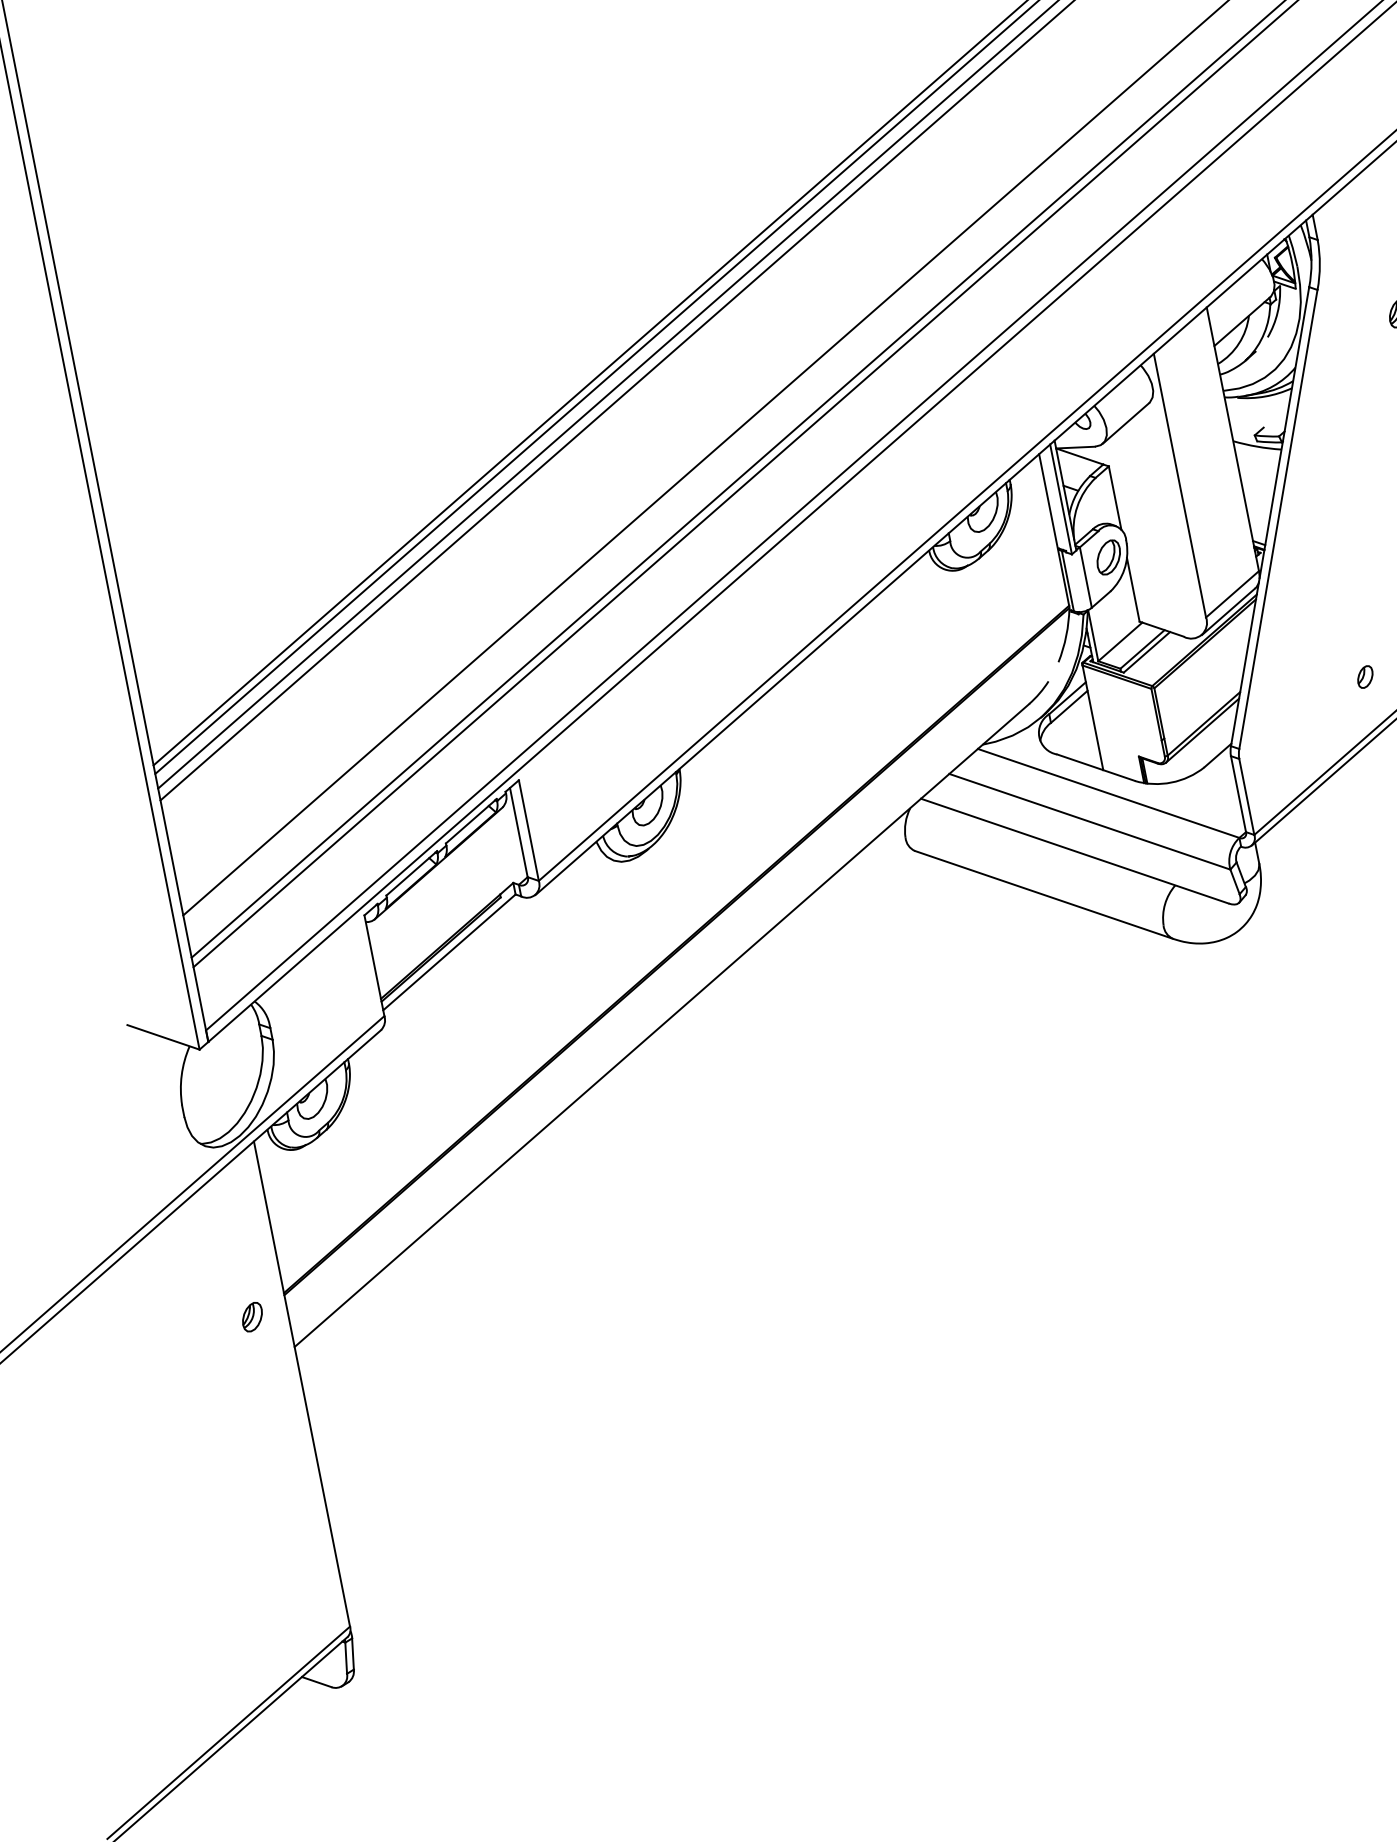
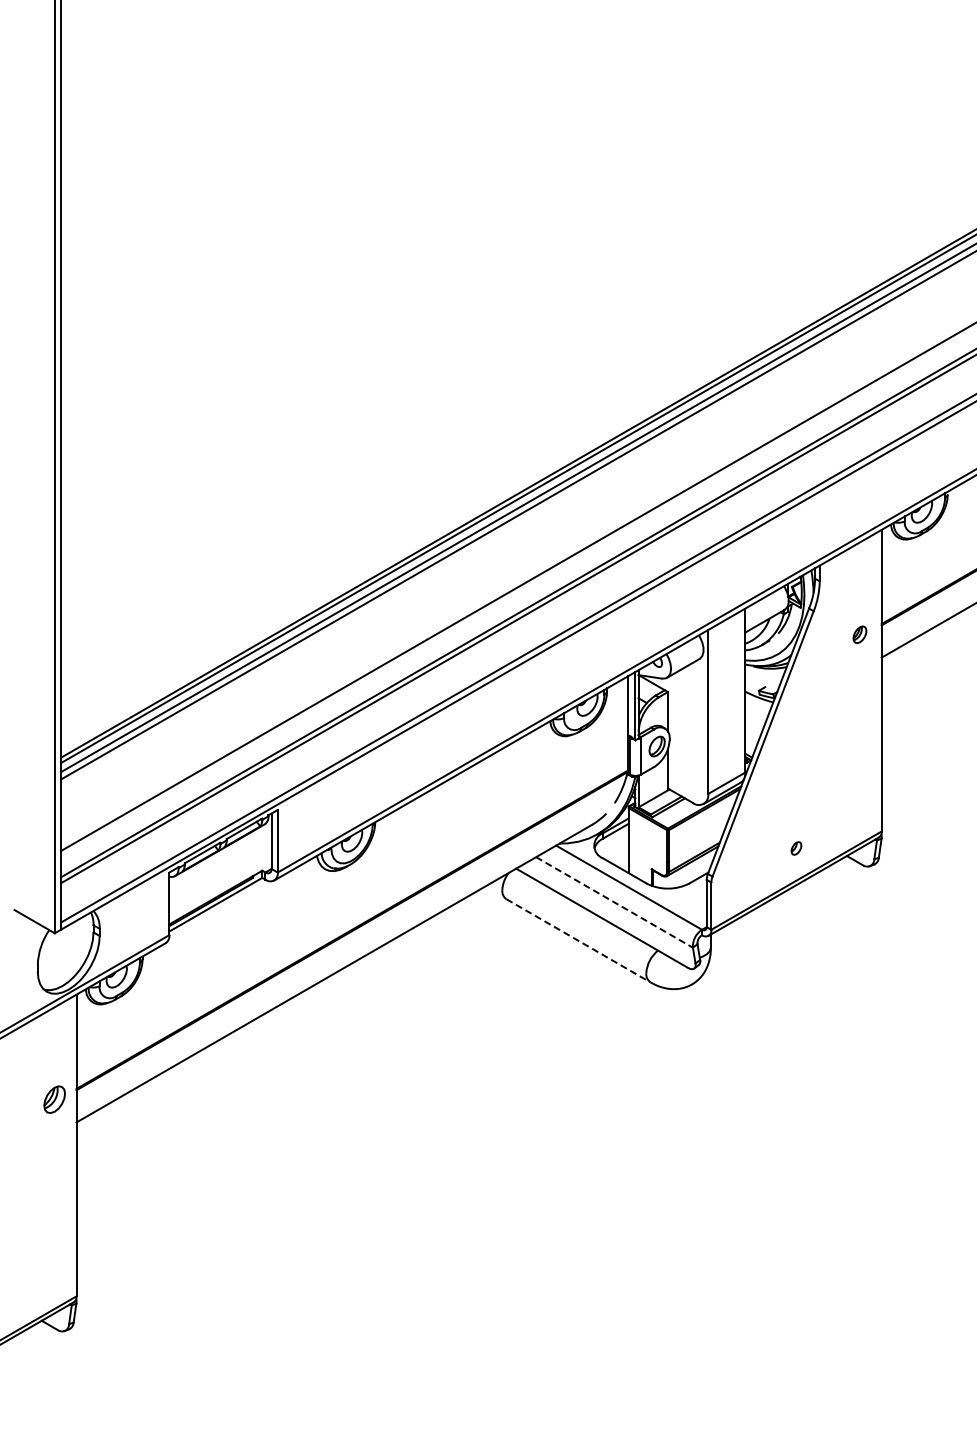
line: (1089, 821) -> (614, 902), solid -> dashed
line: (1044, 896) -> (578, 941), solid -> dashed
part: (251, 1317) -> (54, 1099), size x1.6

